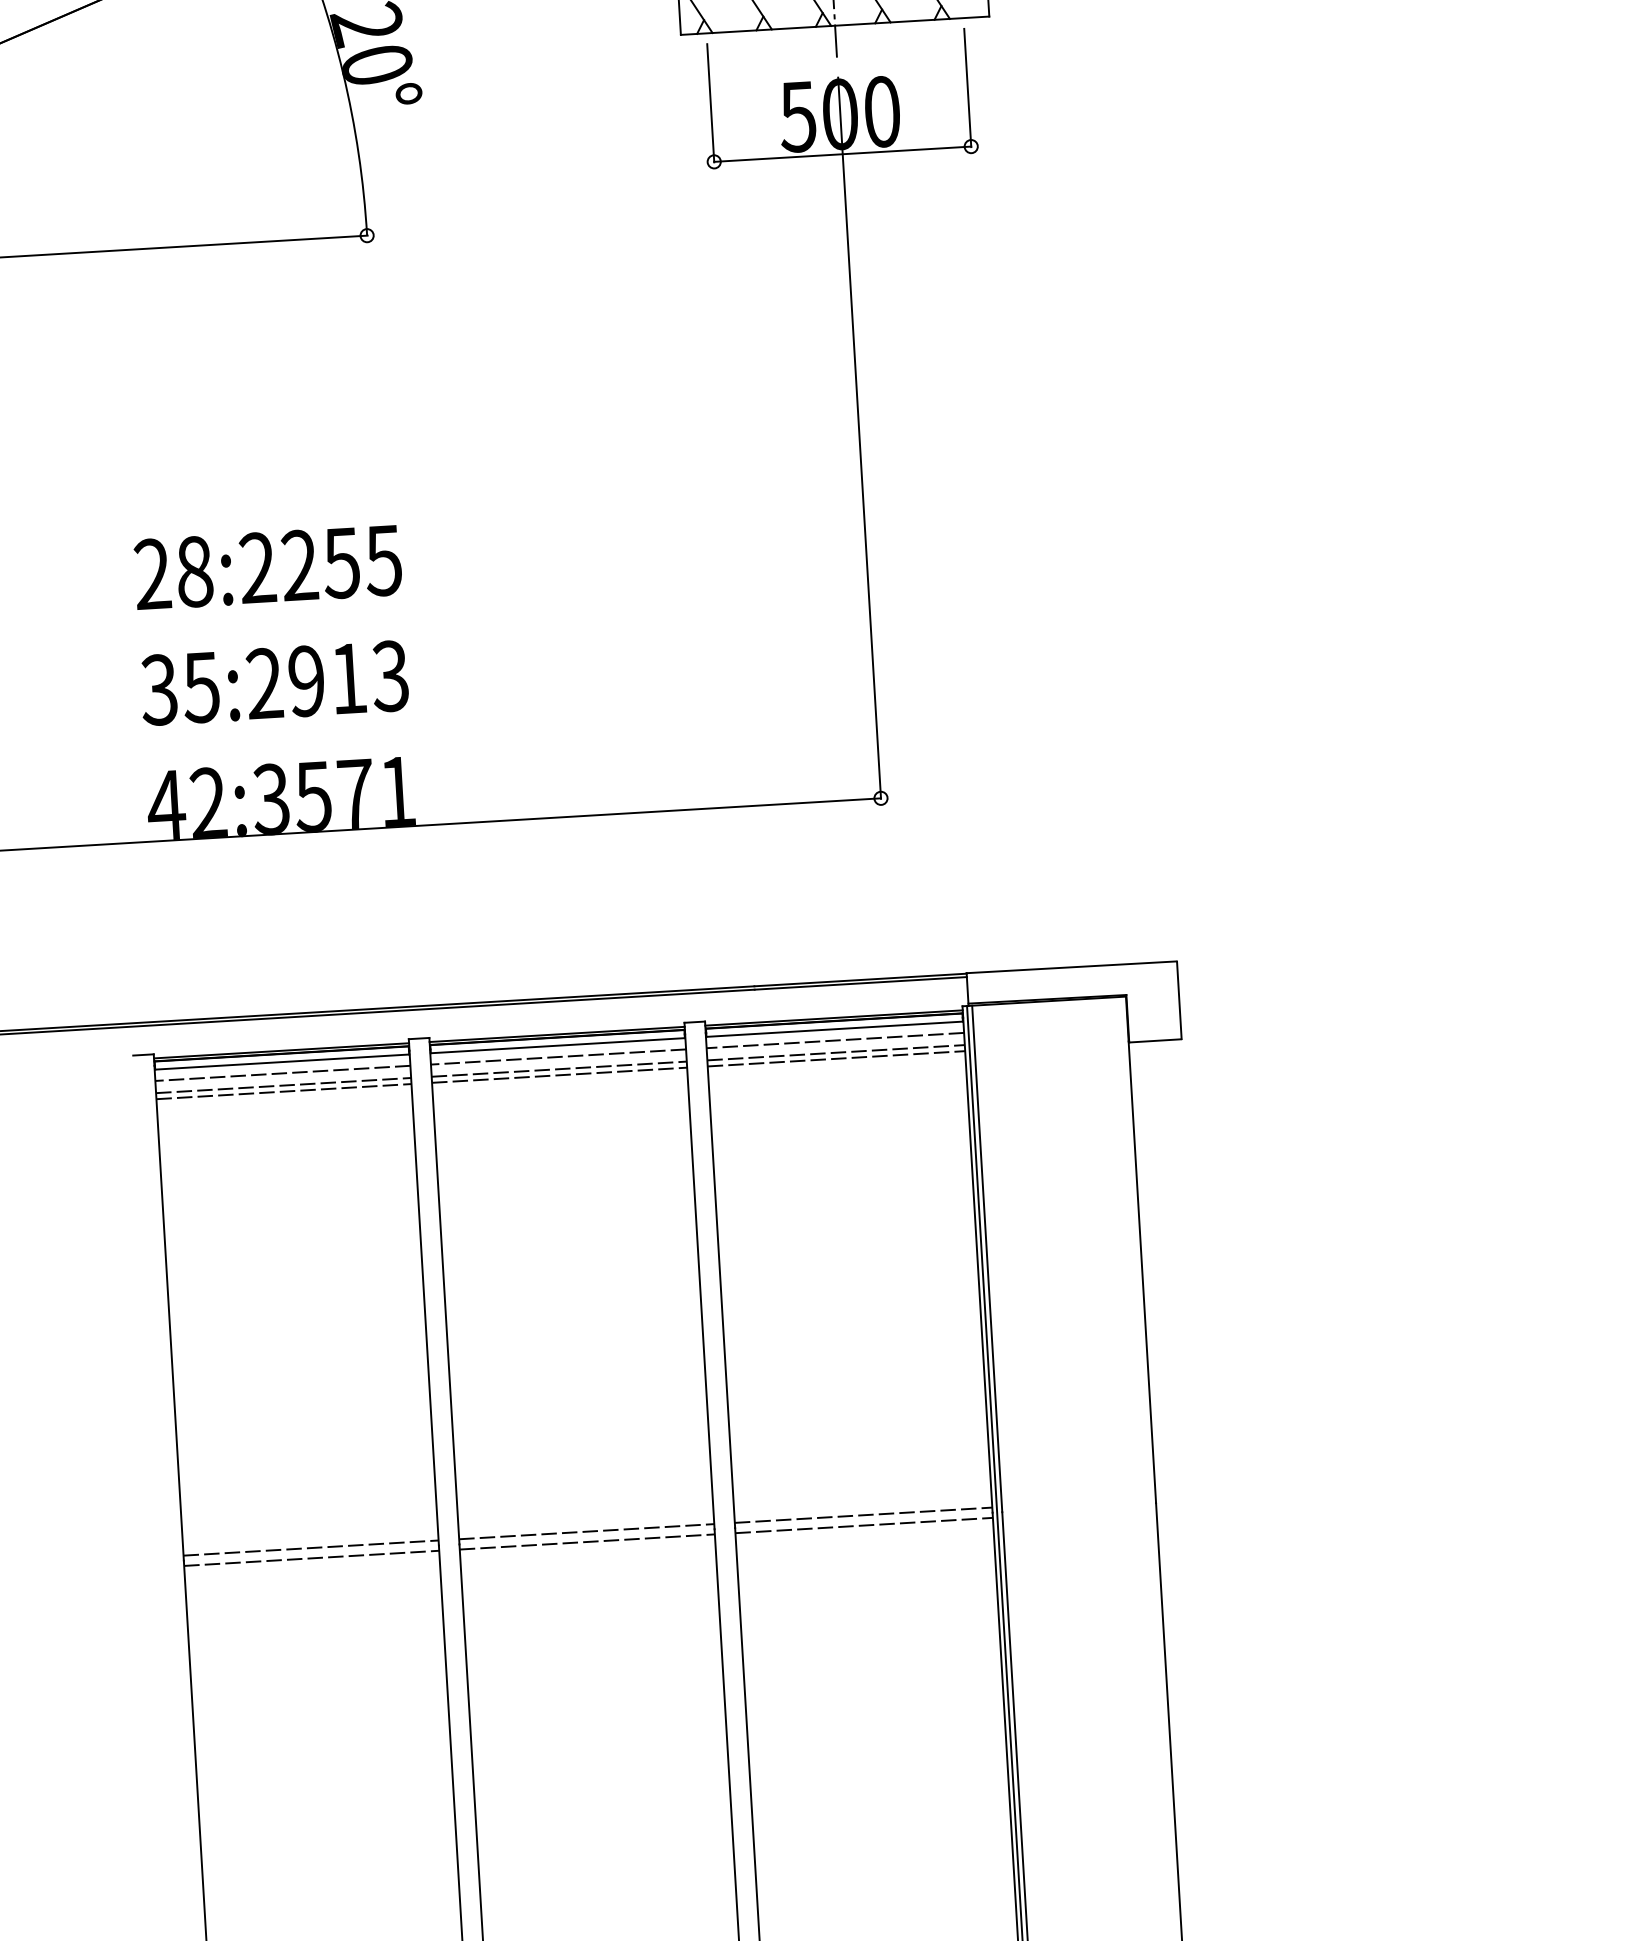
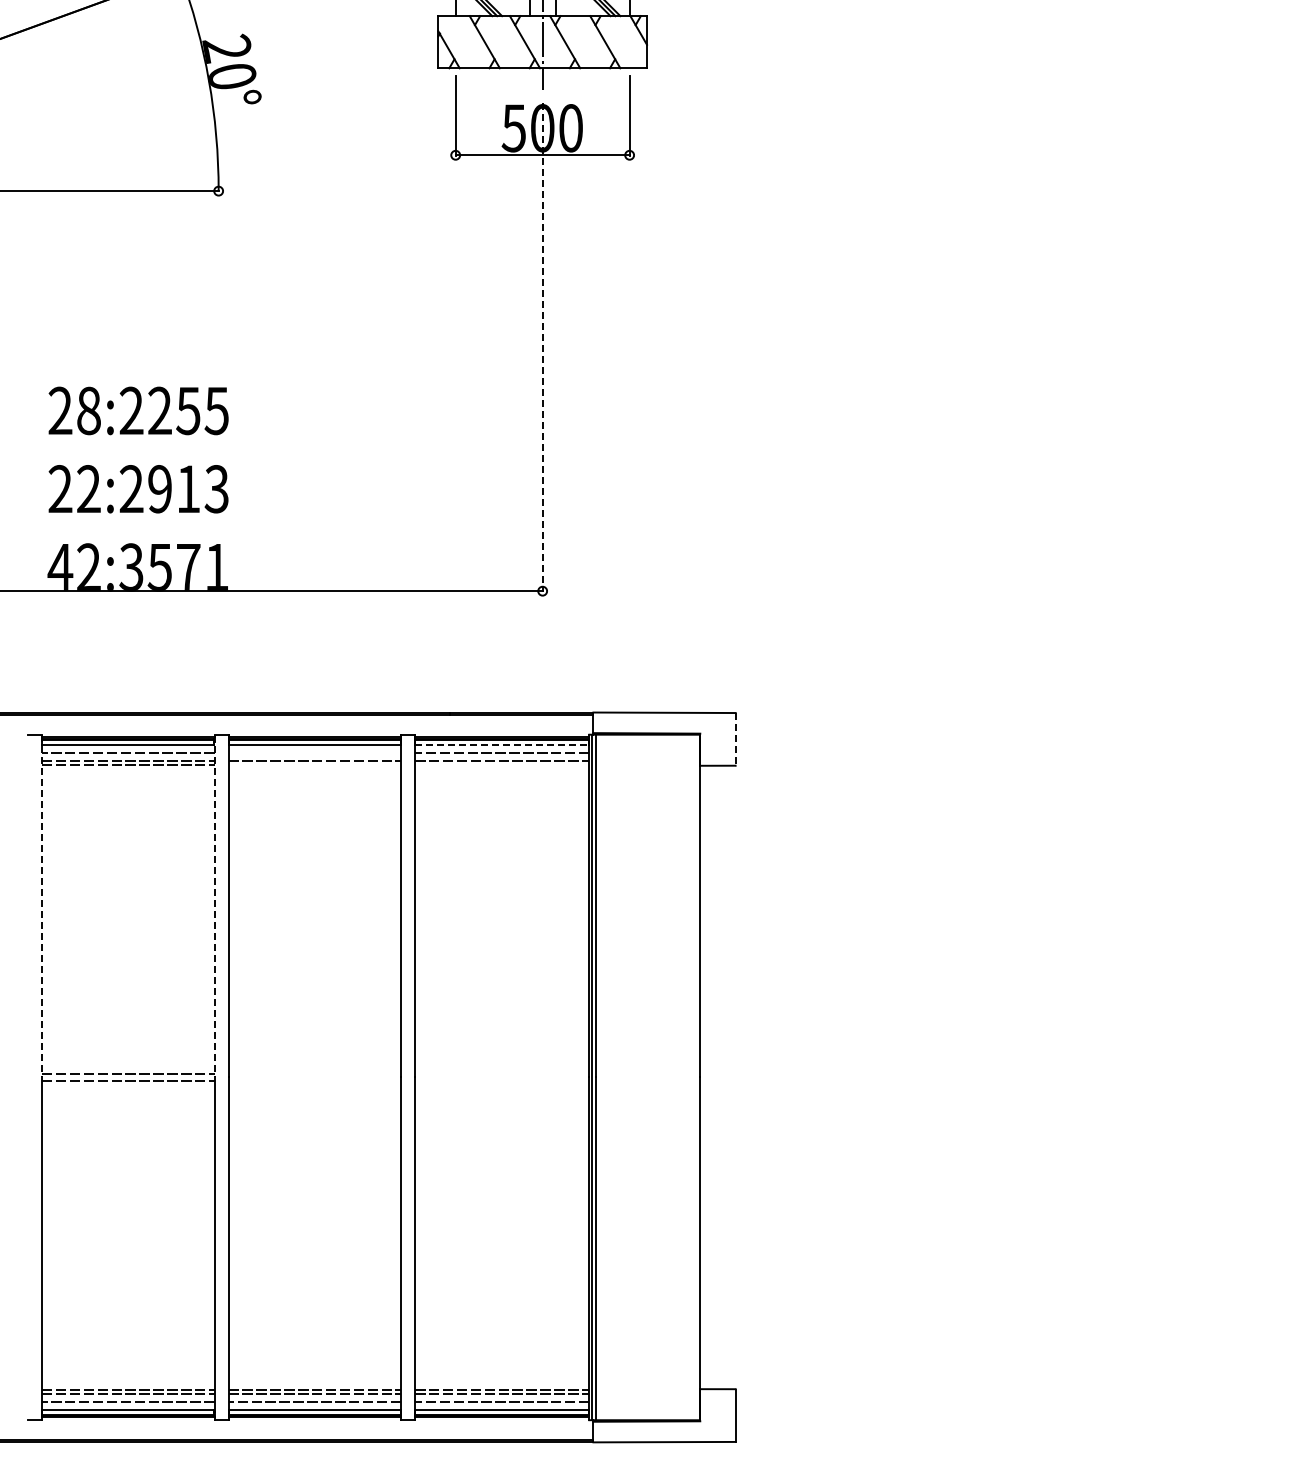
line: (859, 438) -> (542, 347), solid -> dashed
text: (180, 689) -> (74, 489), 35:2913 -> 22:2913
line: (1178, 1000) -> (735, 739), solid -> dashed
line: (835, 1029) -> (502, 745), solid -> dashed
line: (558, 1056) -> (314, 752), removed
line: (836, 1059) -> (502, 765), removed
line: (559, 1075) -> (314, 765), removed
line: (423, 1293) -> (214, 906), solid -> dashed
line: (168, 1308) -> (41, 906), solid -> dashed
line: (863, 1514) -> (502, 1073), removed
line: (864, 1524) -> (502, 1080), removed
line: (586, 1531) -> (314, 1073), removed
line: (586, 1541) -> (314, 1080), removed

